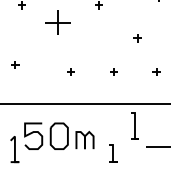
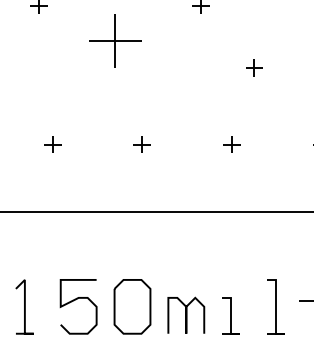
part: (137, 38) -> (254, 68), moved
part: (15, 64) -> (53, 143), moved
line: (134, 125) -> (275, 305), moved
part: (59, 135) -> (132, 305), moved

